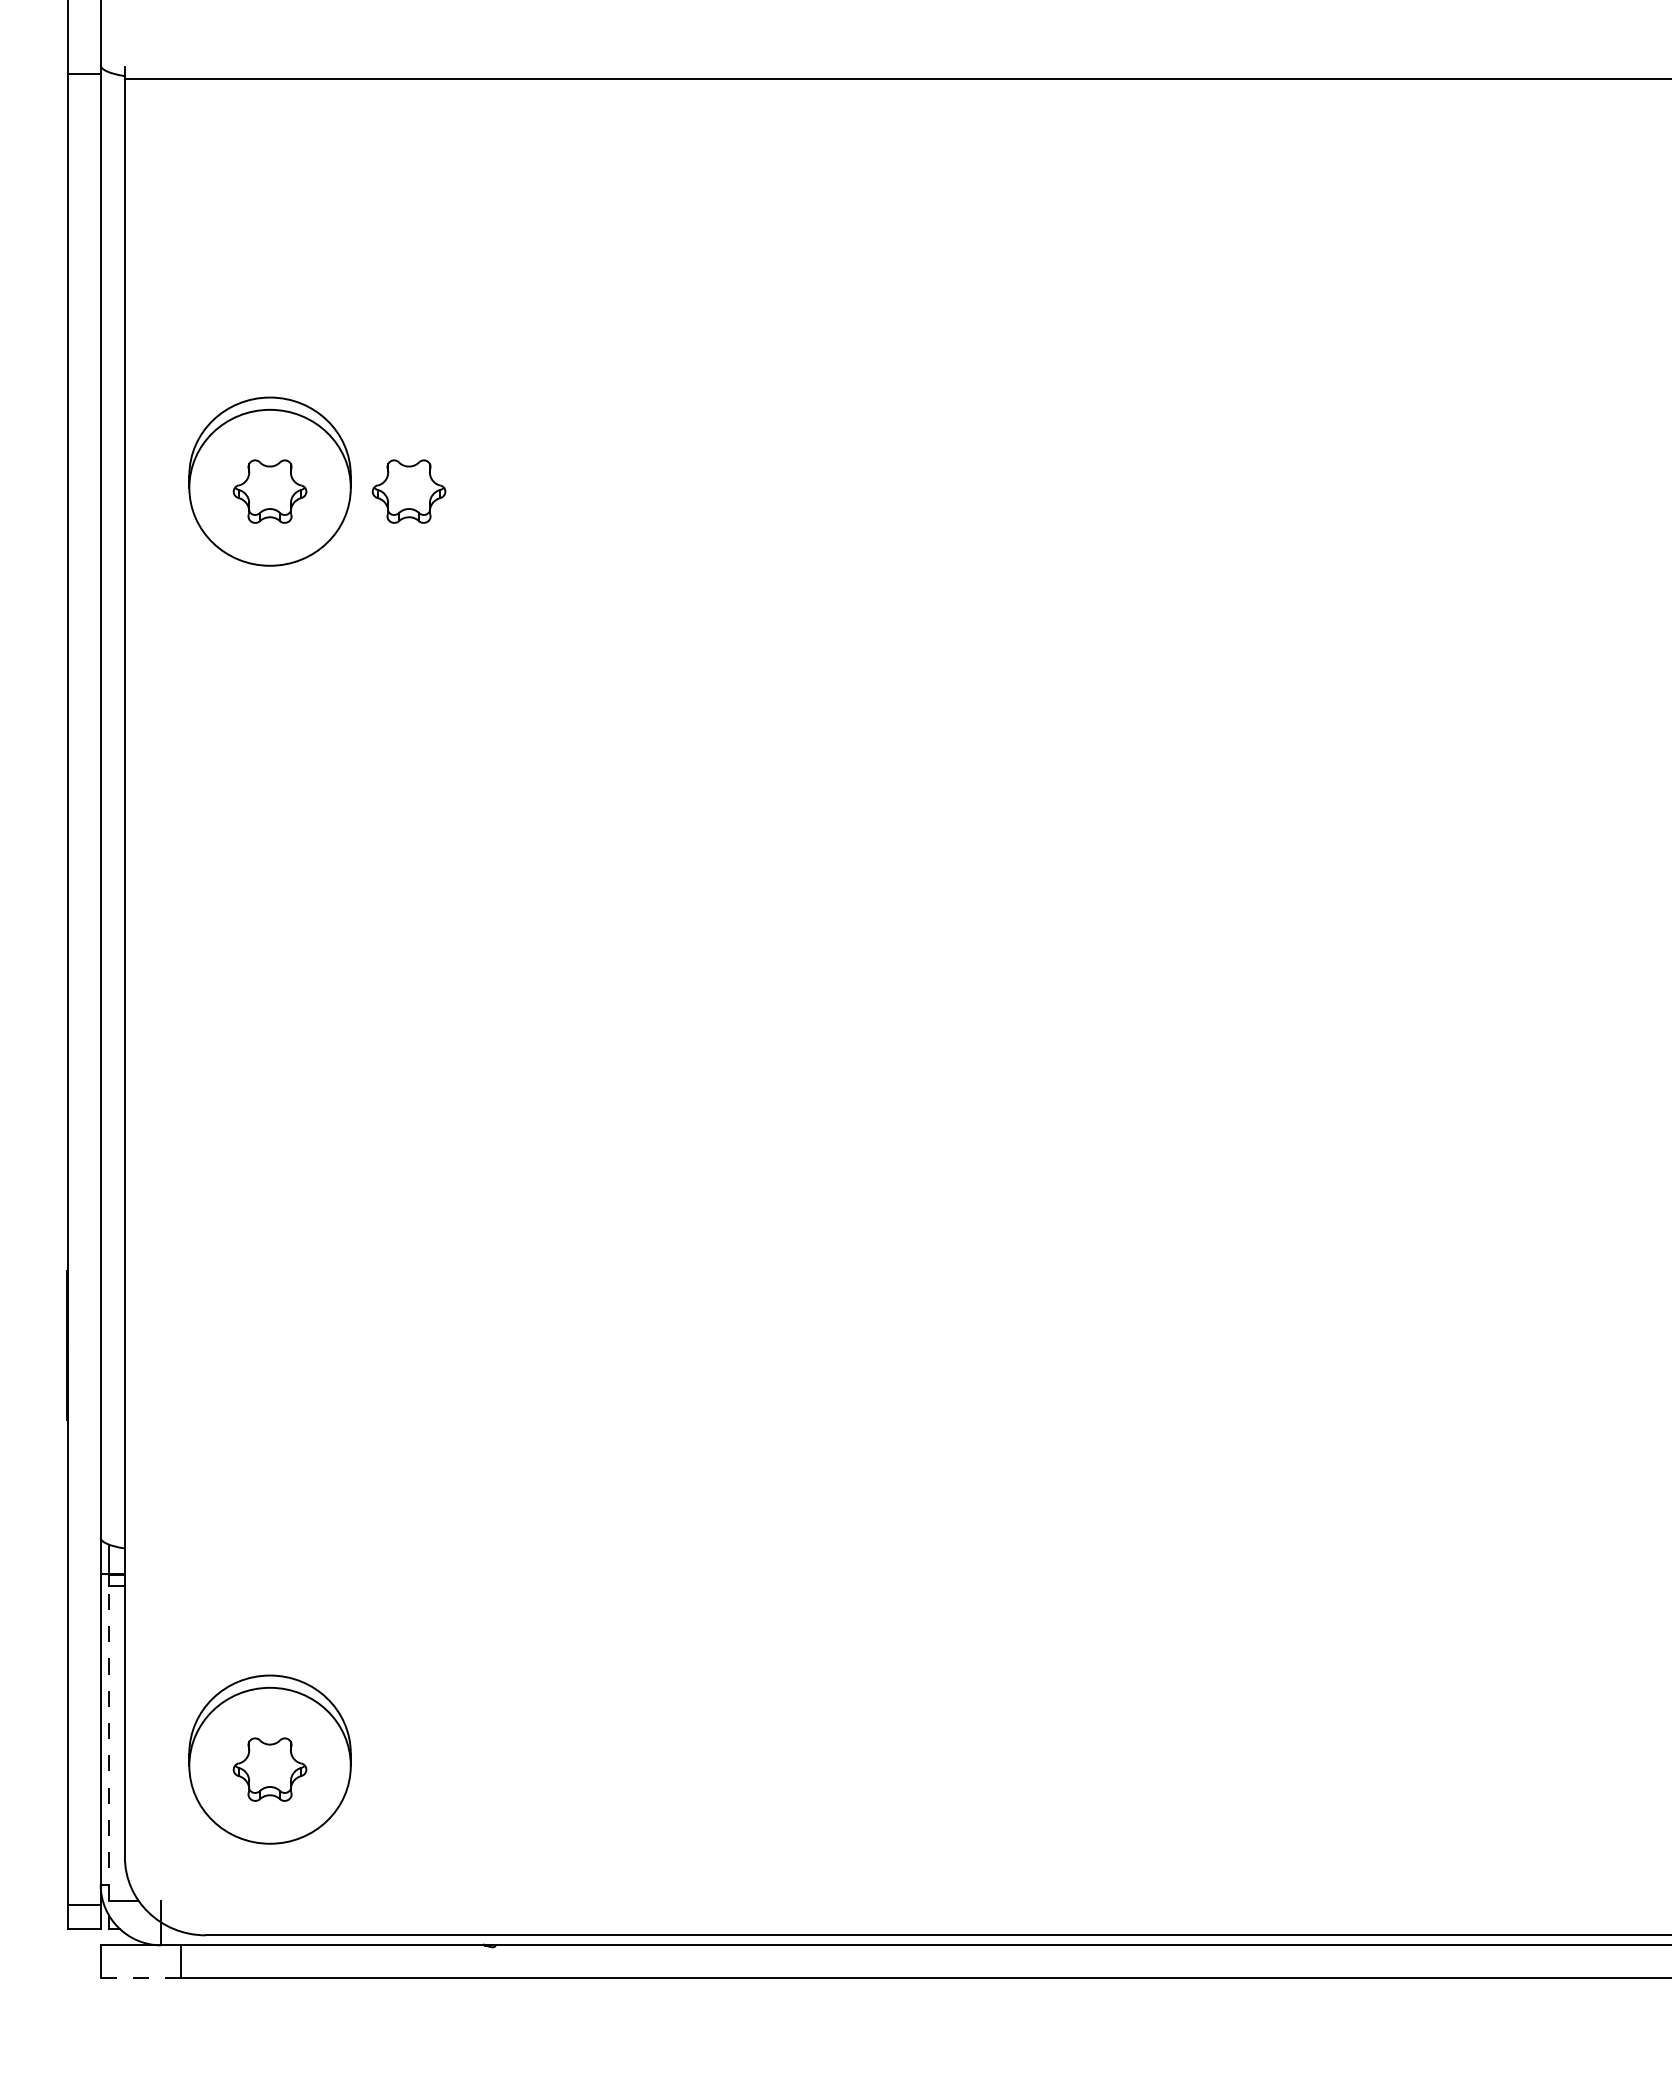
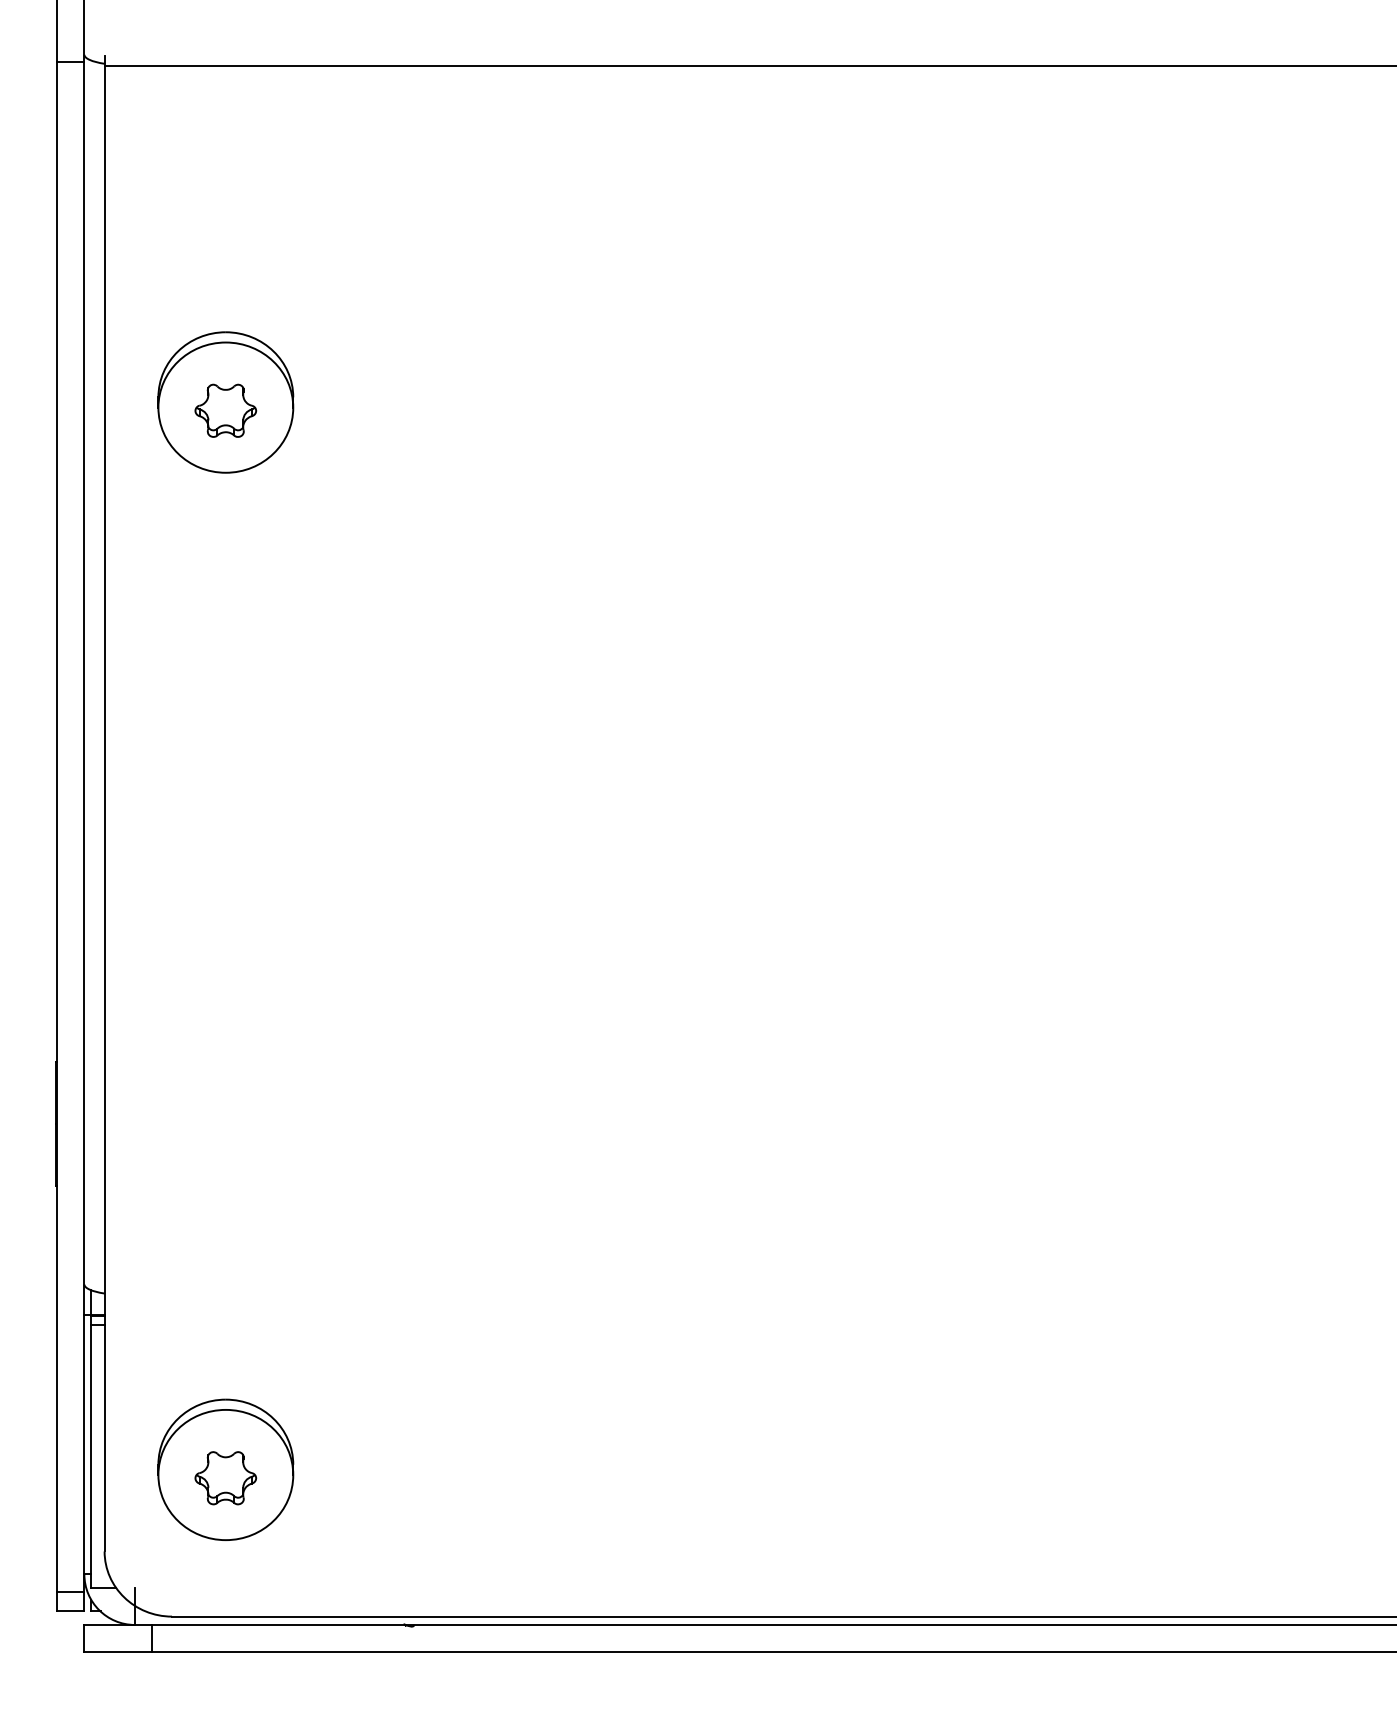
part: (408, 491) -> (341, 410), removed
line: (108, 1743) -> (90, 1456), dashed -> solid
line: (140, 1977) -> (117, 1651), dashed -> solid

